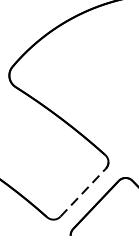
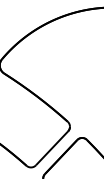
line: (83, 192) -> (52, 148), dashed -> solid

